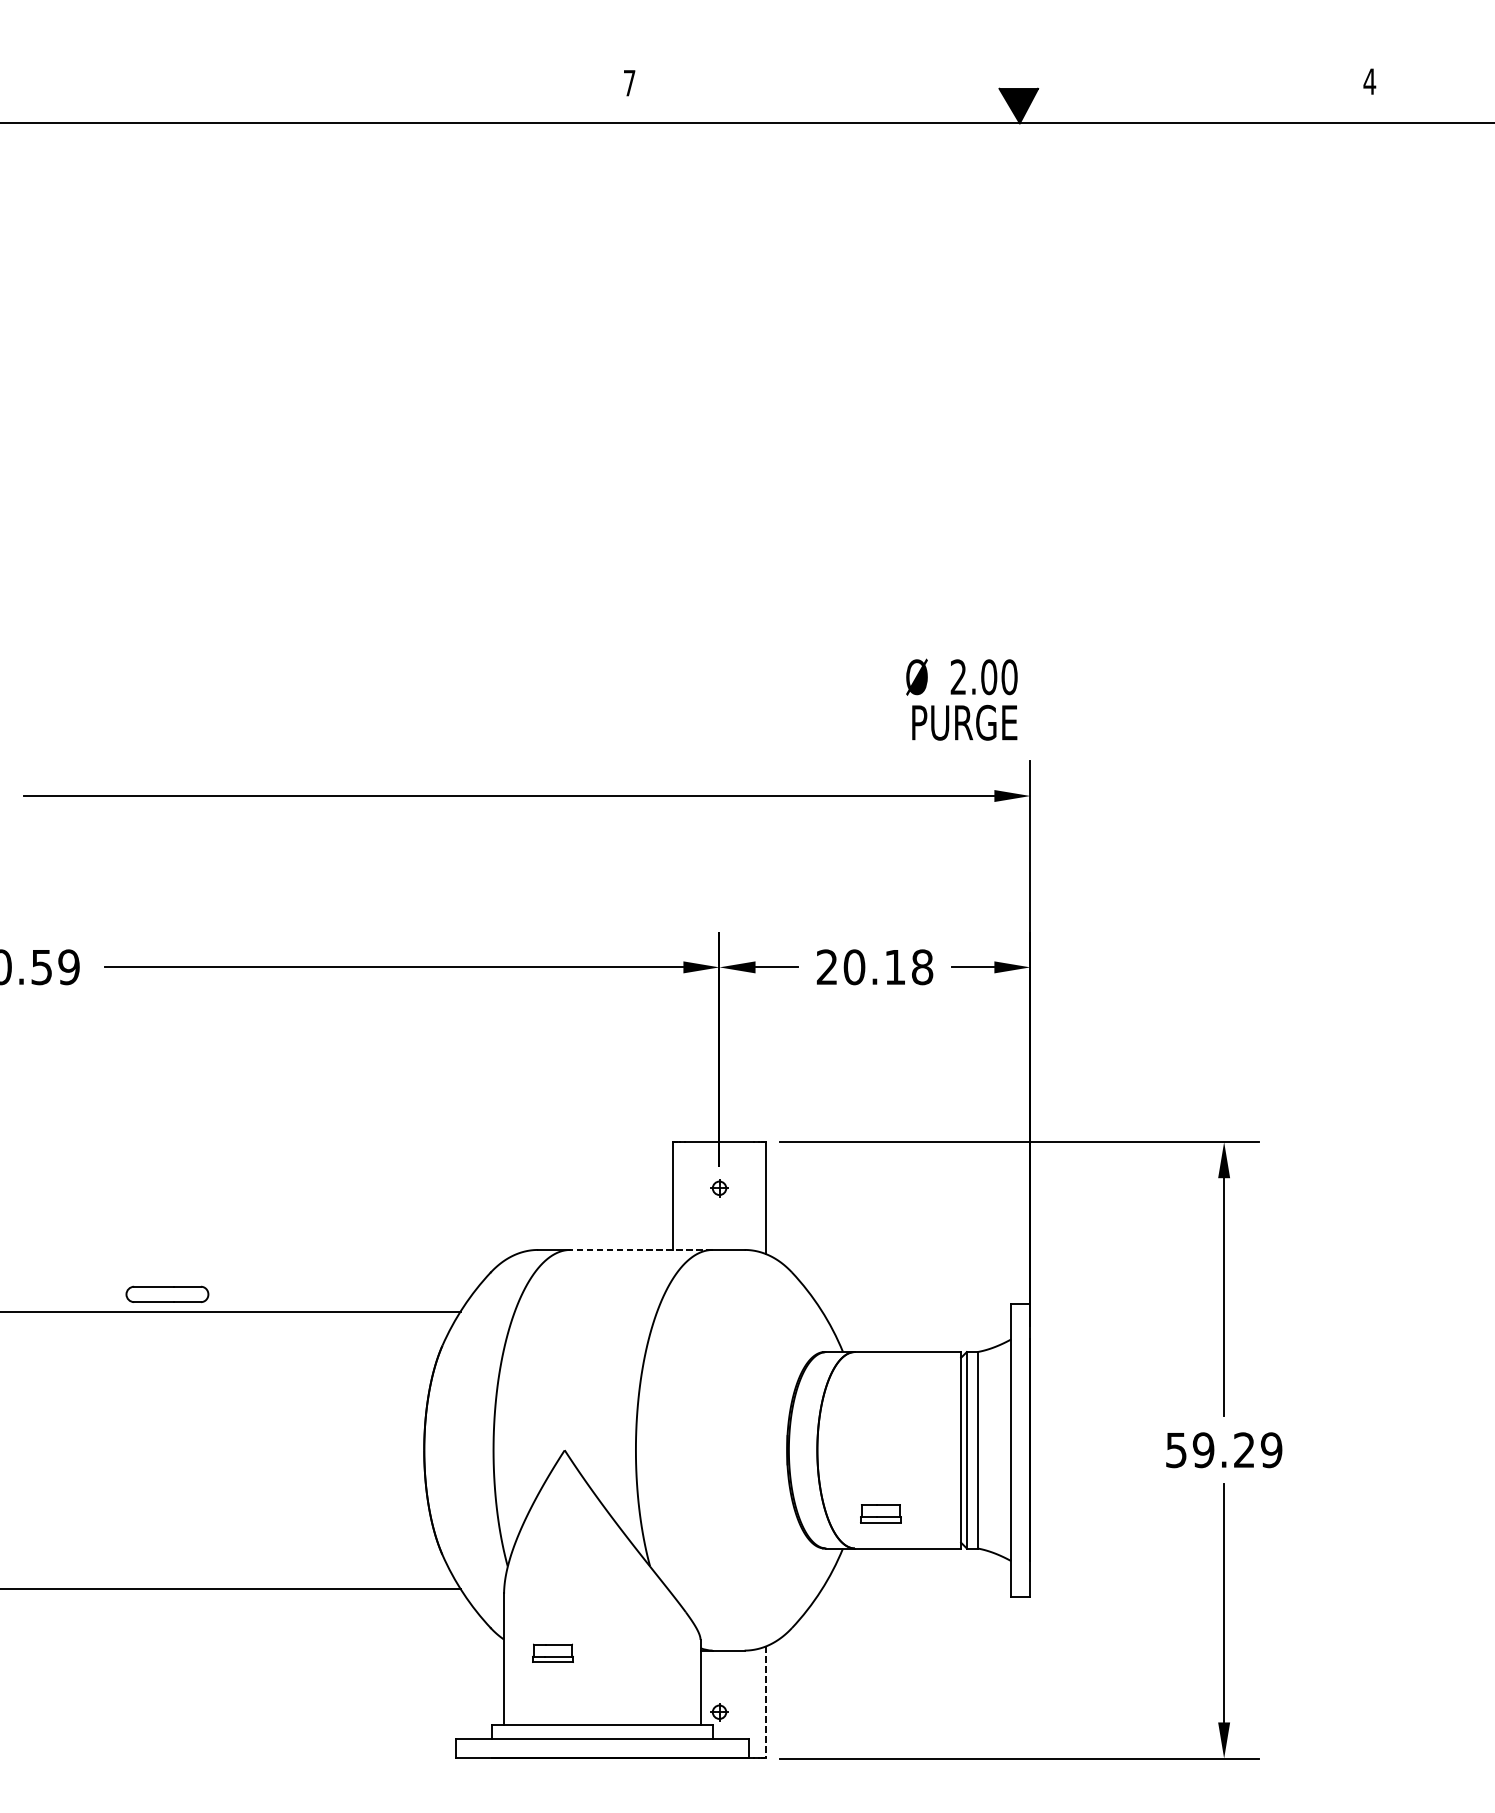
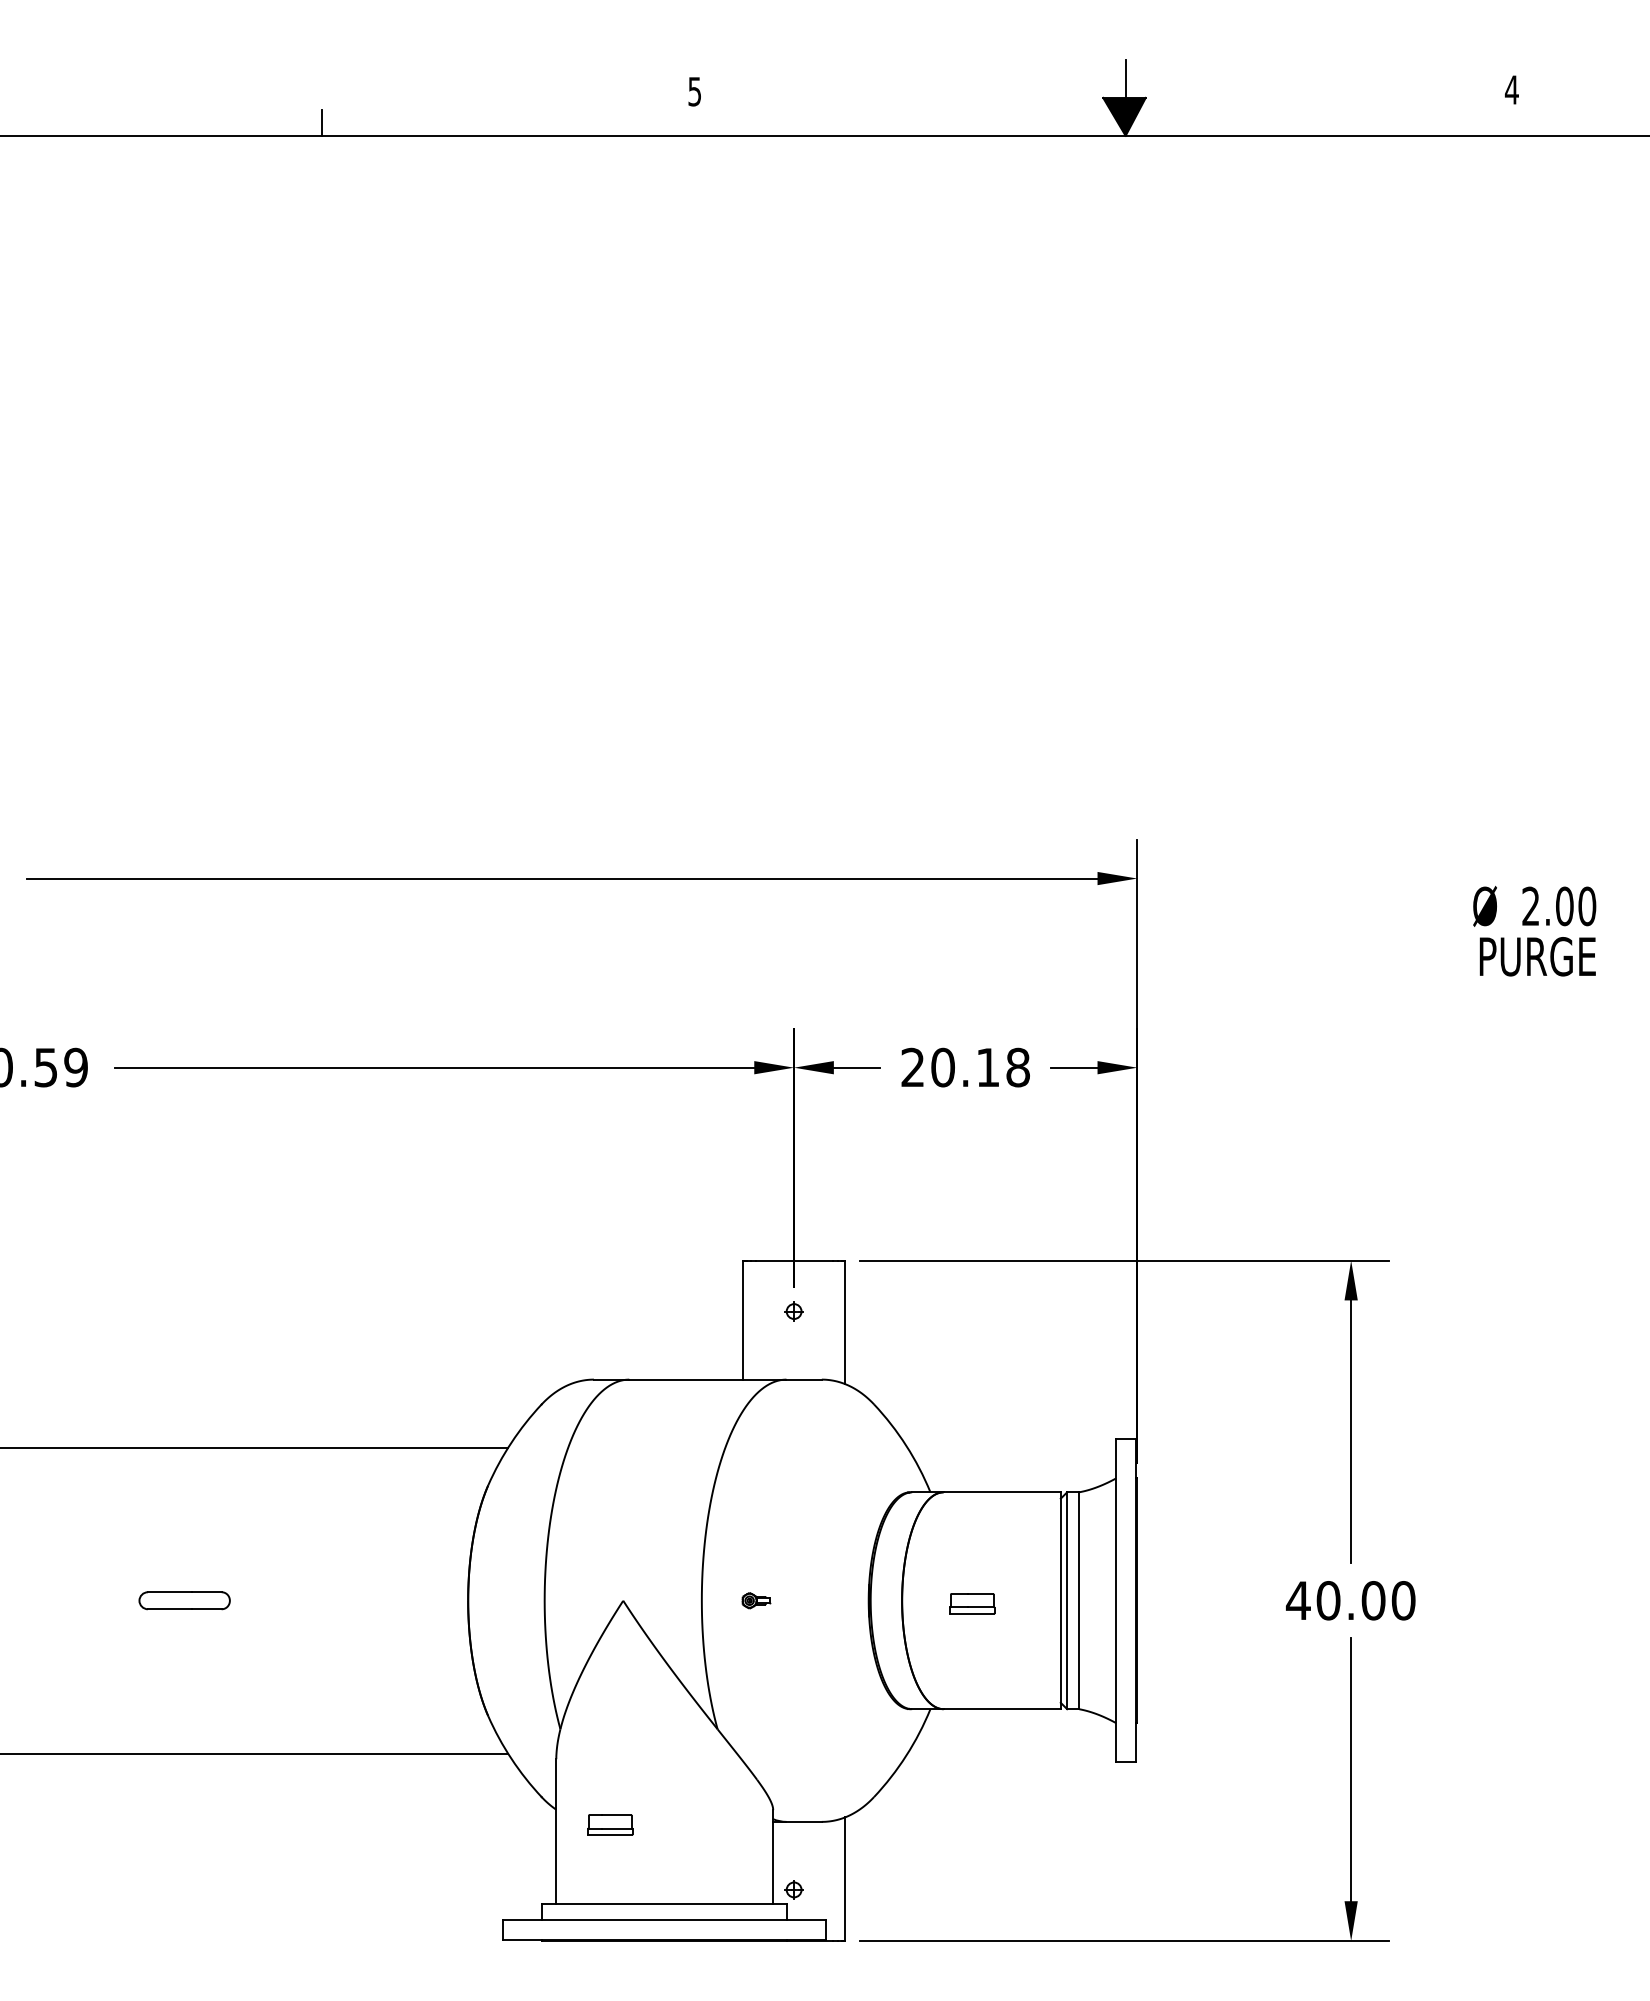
line: (1019, 71) -> (1125, 78), added
text: (629, 83) -> (694, 91), 7 -> 5
line: (291, 111) -> (321, 122), added
text: (961, 699) -> (1534, 931), moved
line: (641, 1249) -> (707, 1379), dashed -> solid
part: (167, 1294) -> (184, 1600), moved
part: (685, 1450) -> (756, 1600), added
text: (1223, 1450) -> (1350, 1600), 59.29 -> 40.00
part: (881, 1513) -> (972, 1603), moved
line: (766, 1702) -> (845, 1879), dashed -> solid

